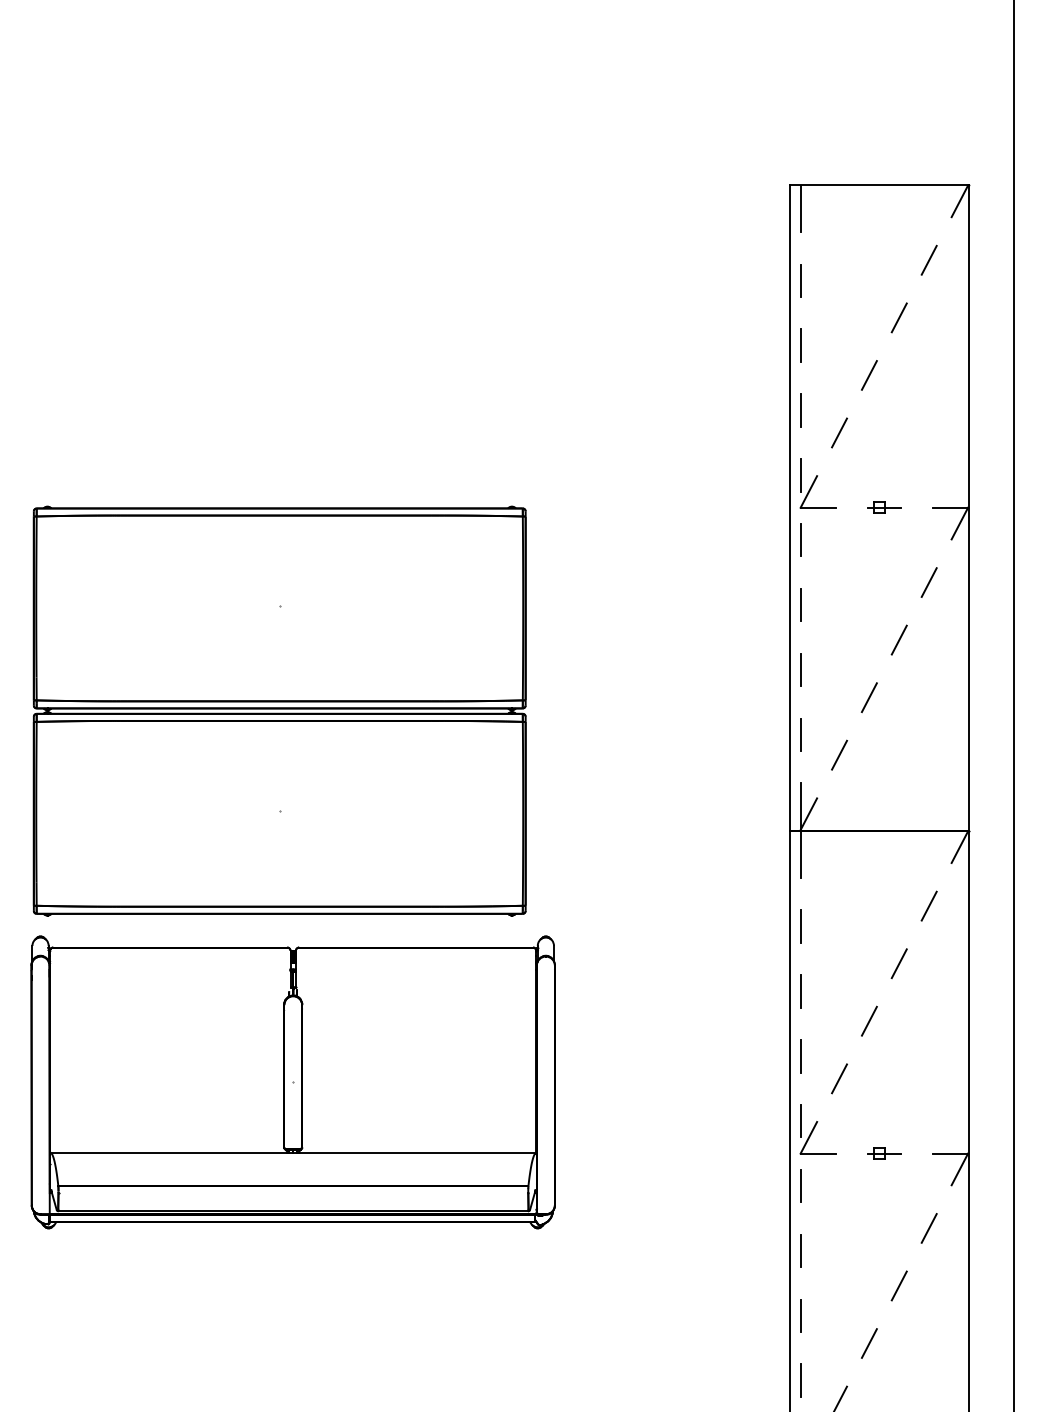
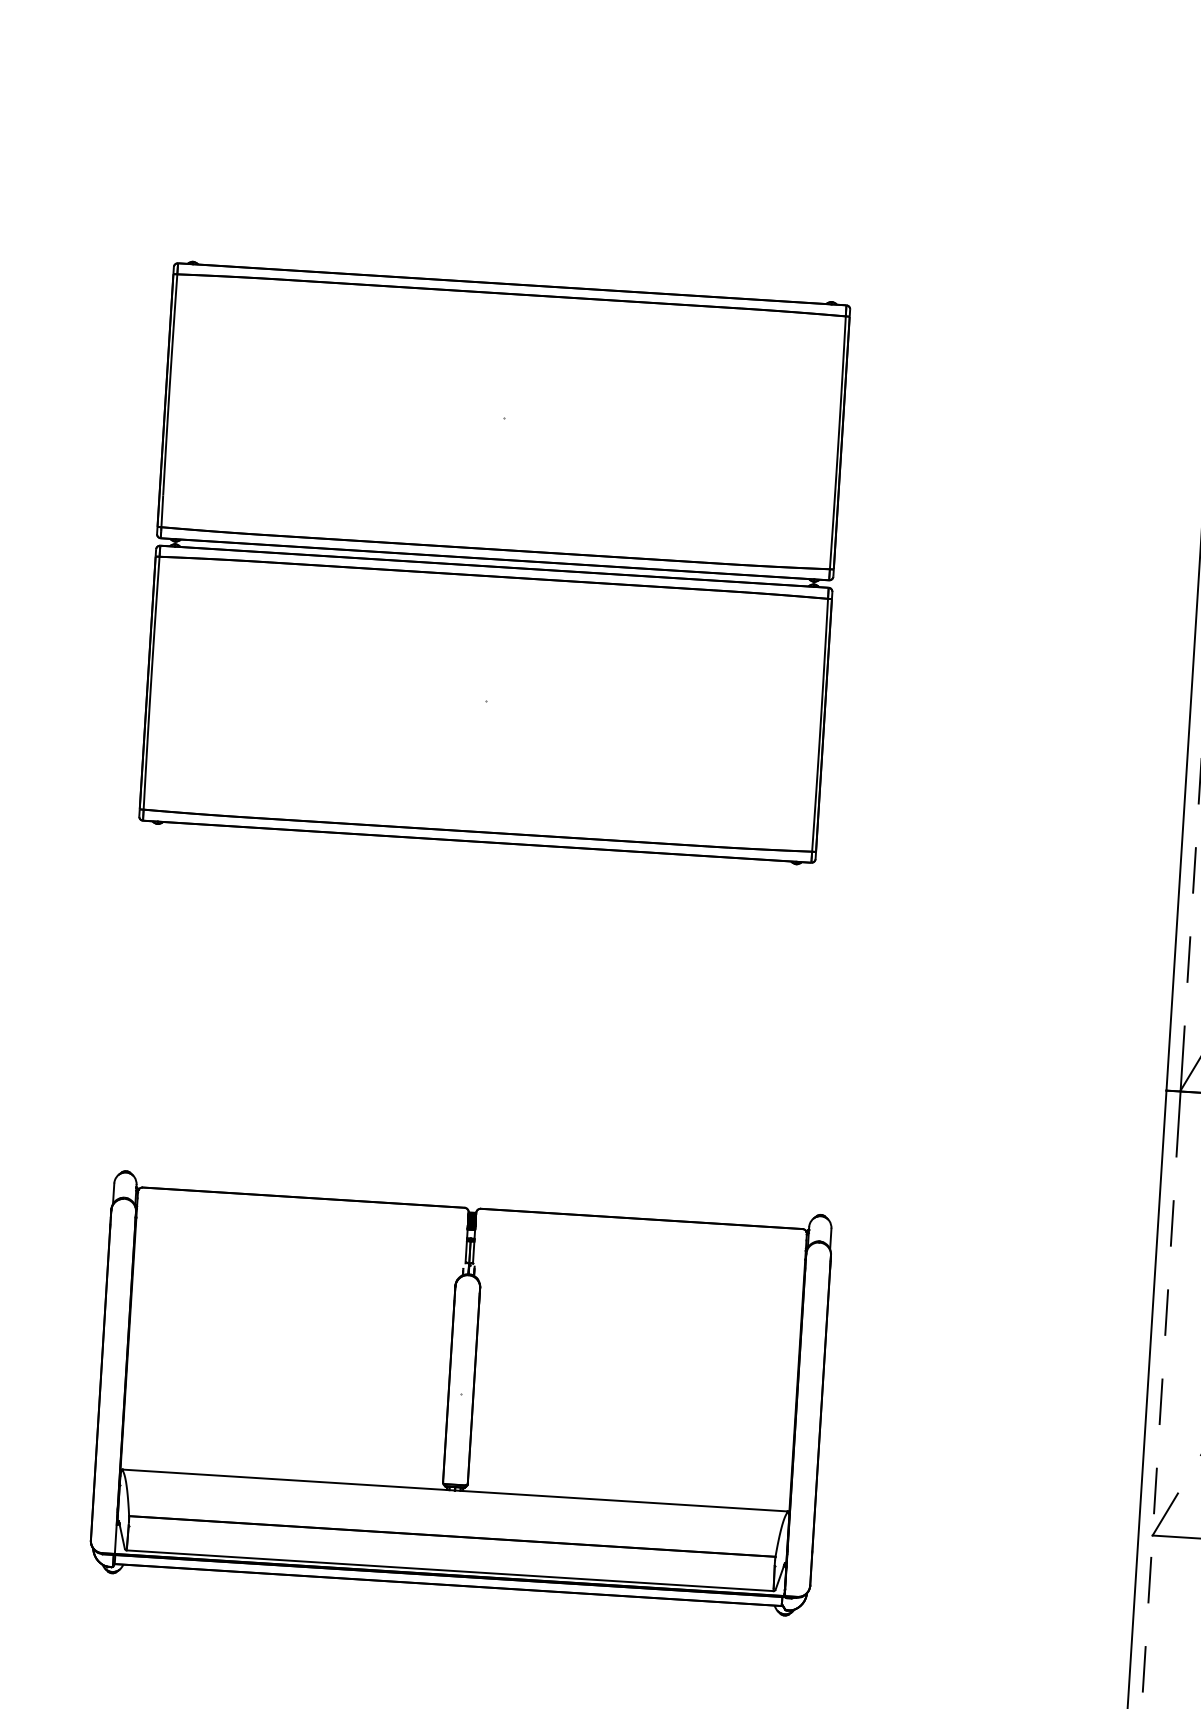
part: (279, 710) -> (494, 562), moved

